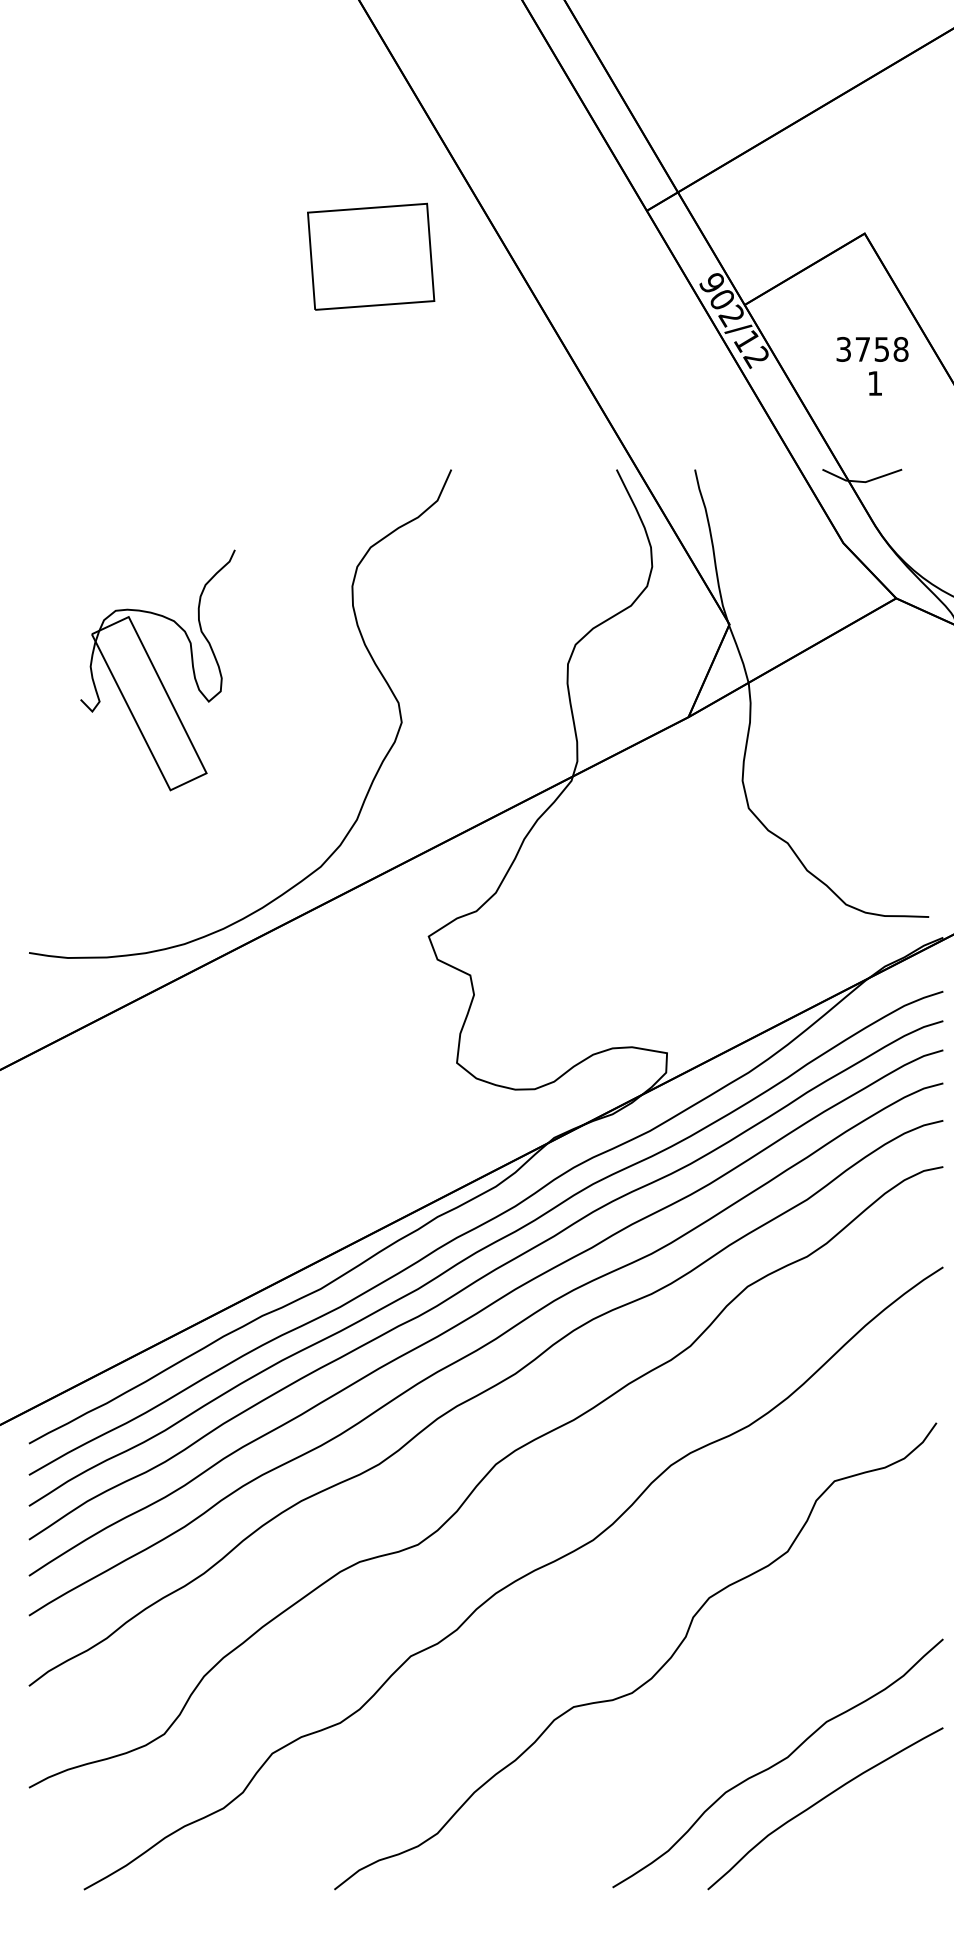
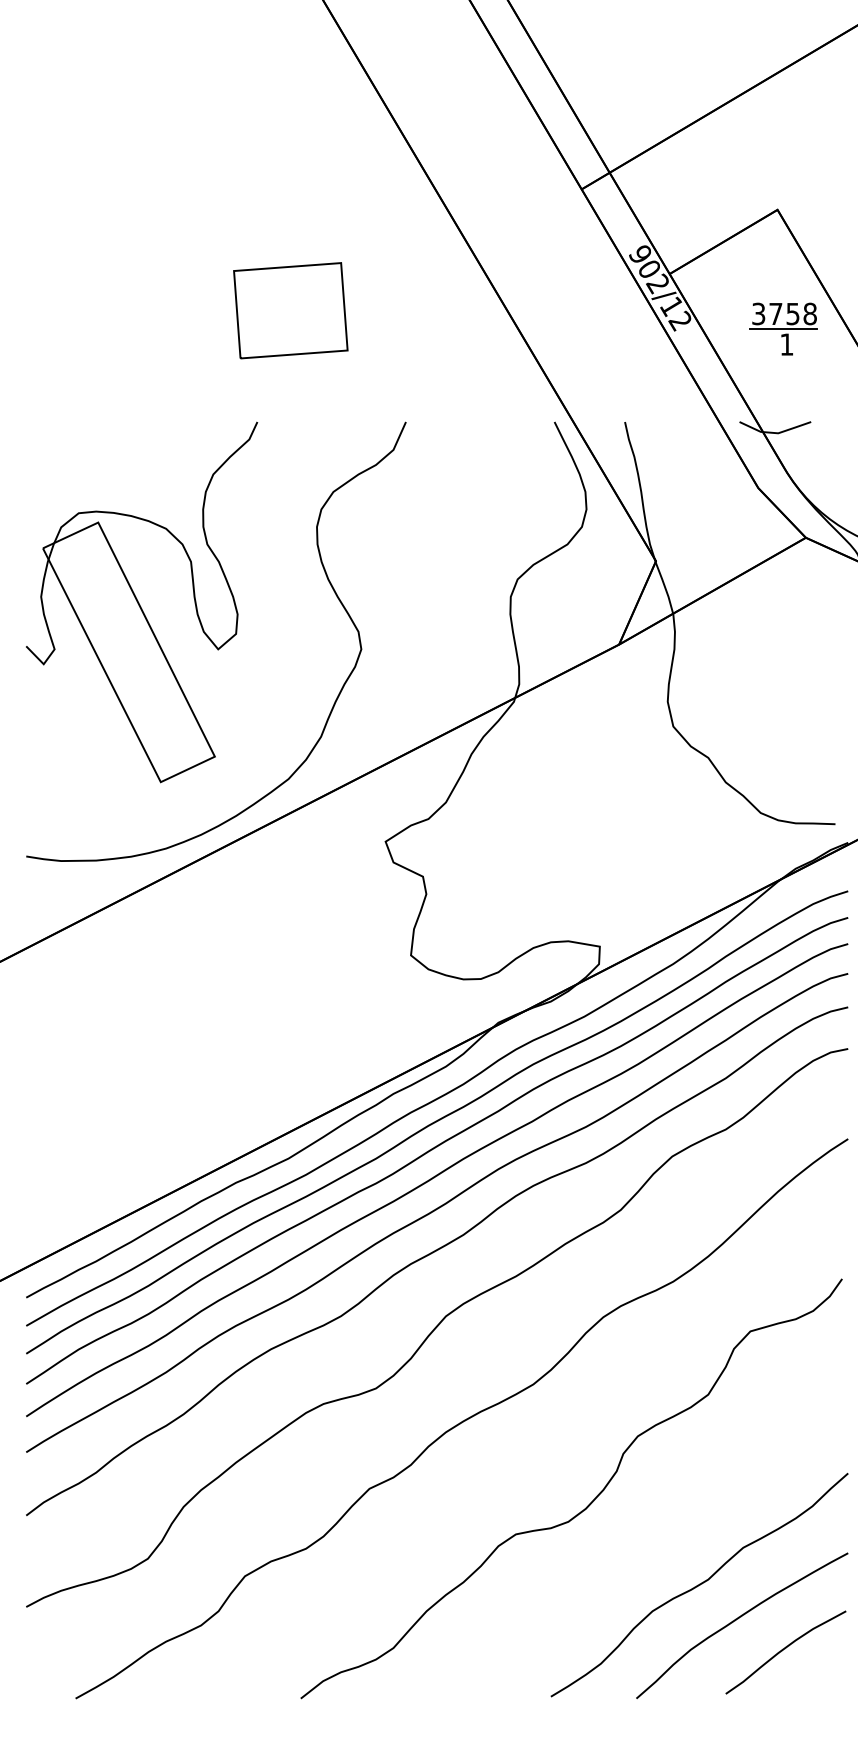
part: (370, 256) -> (290, 310), moved
line: (871, 366) -> (783, 329), added
part: (158, 670) -> (142, 602), size x1.67
curve: (871, 1836) -> (783, 1650), added

